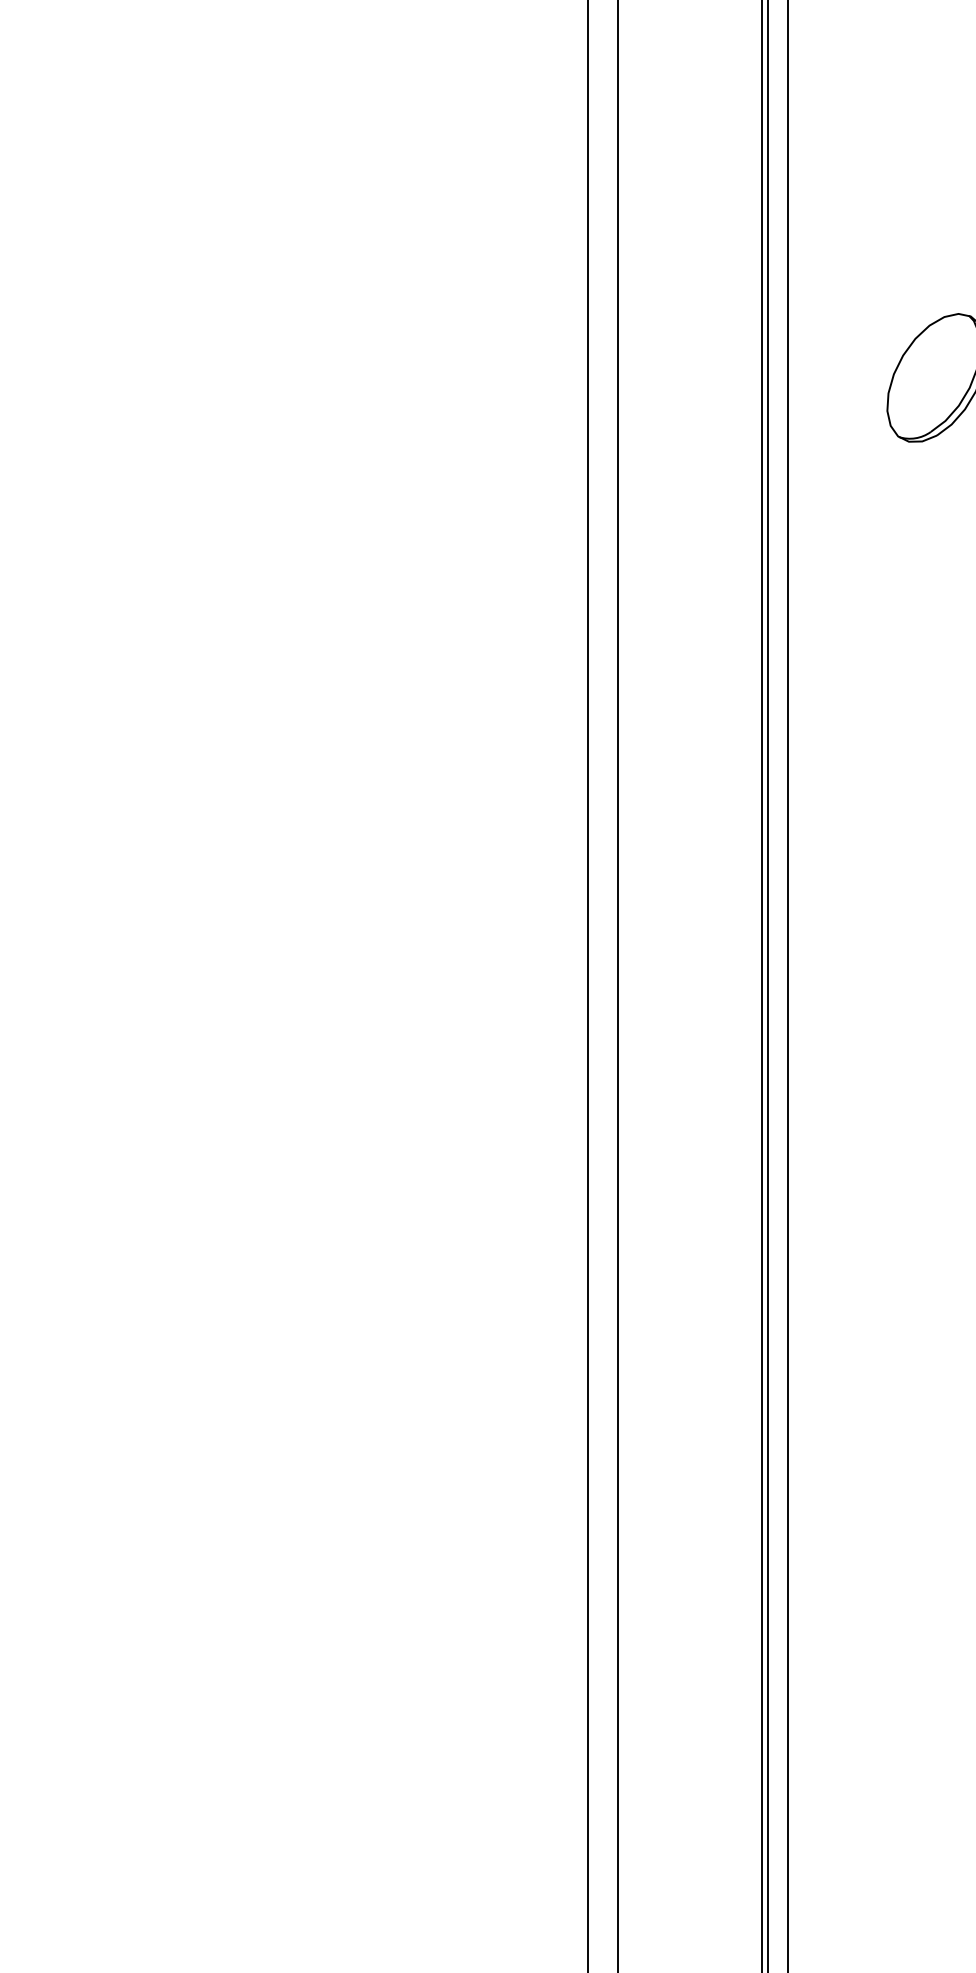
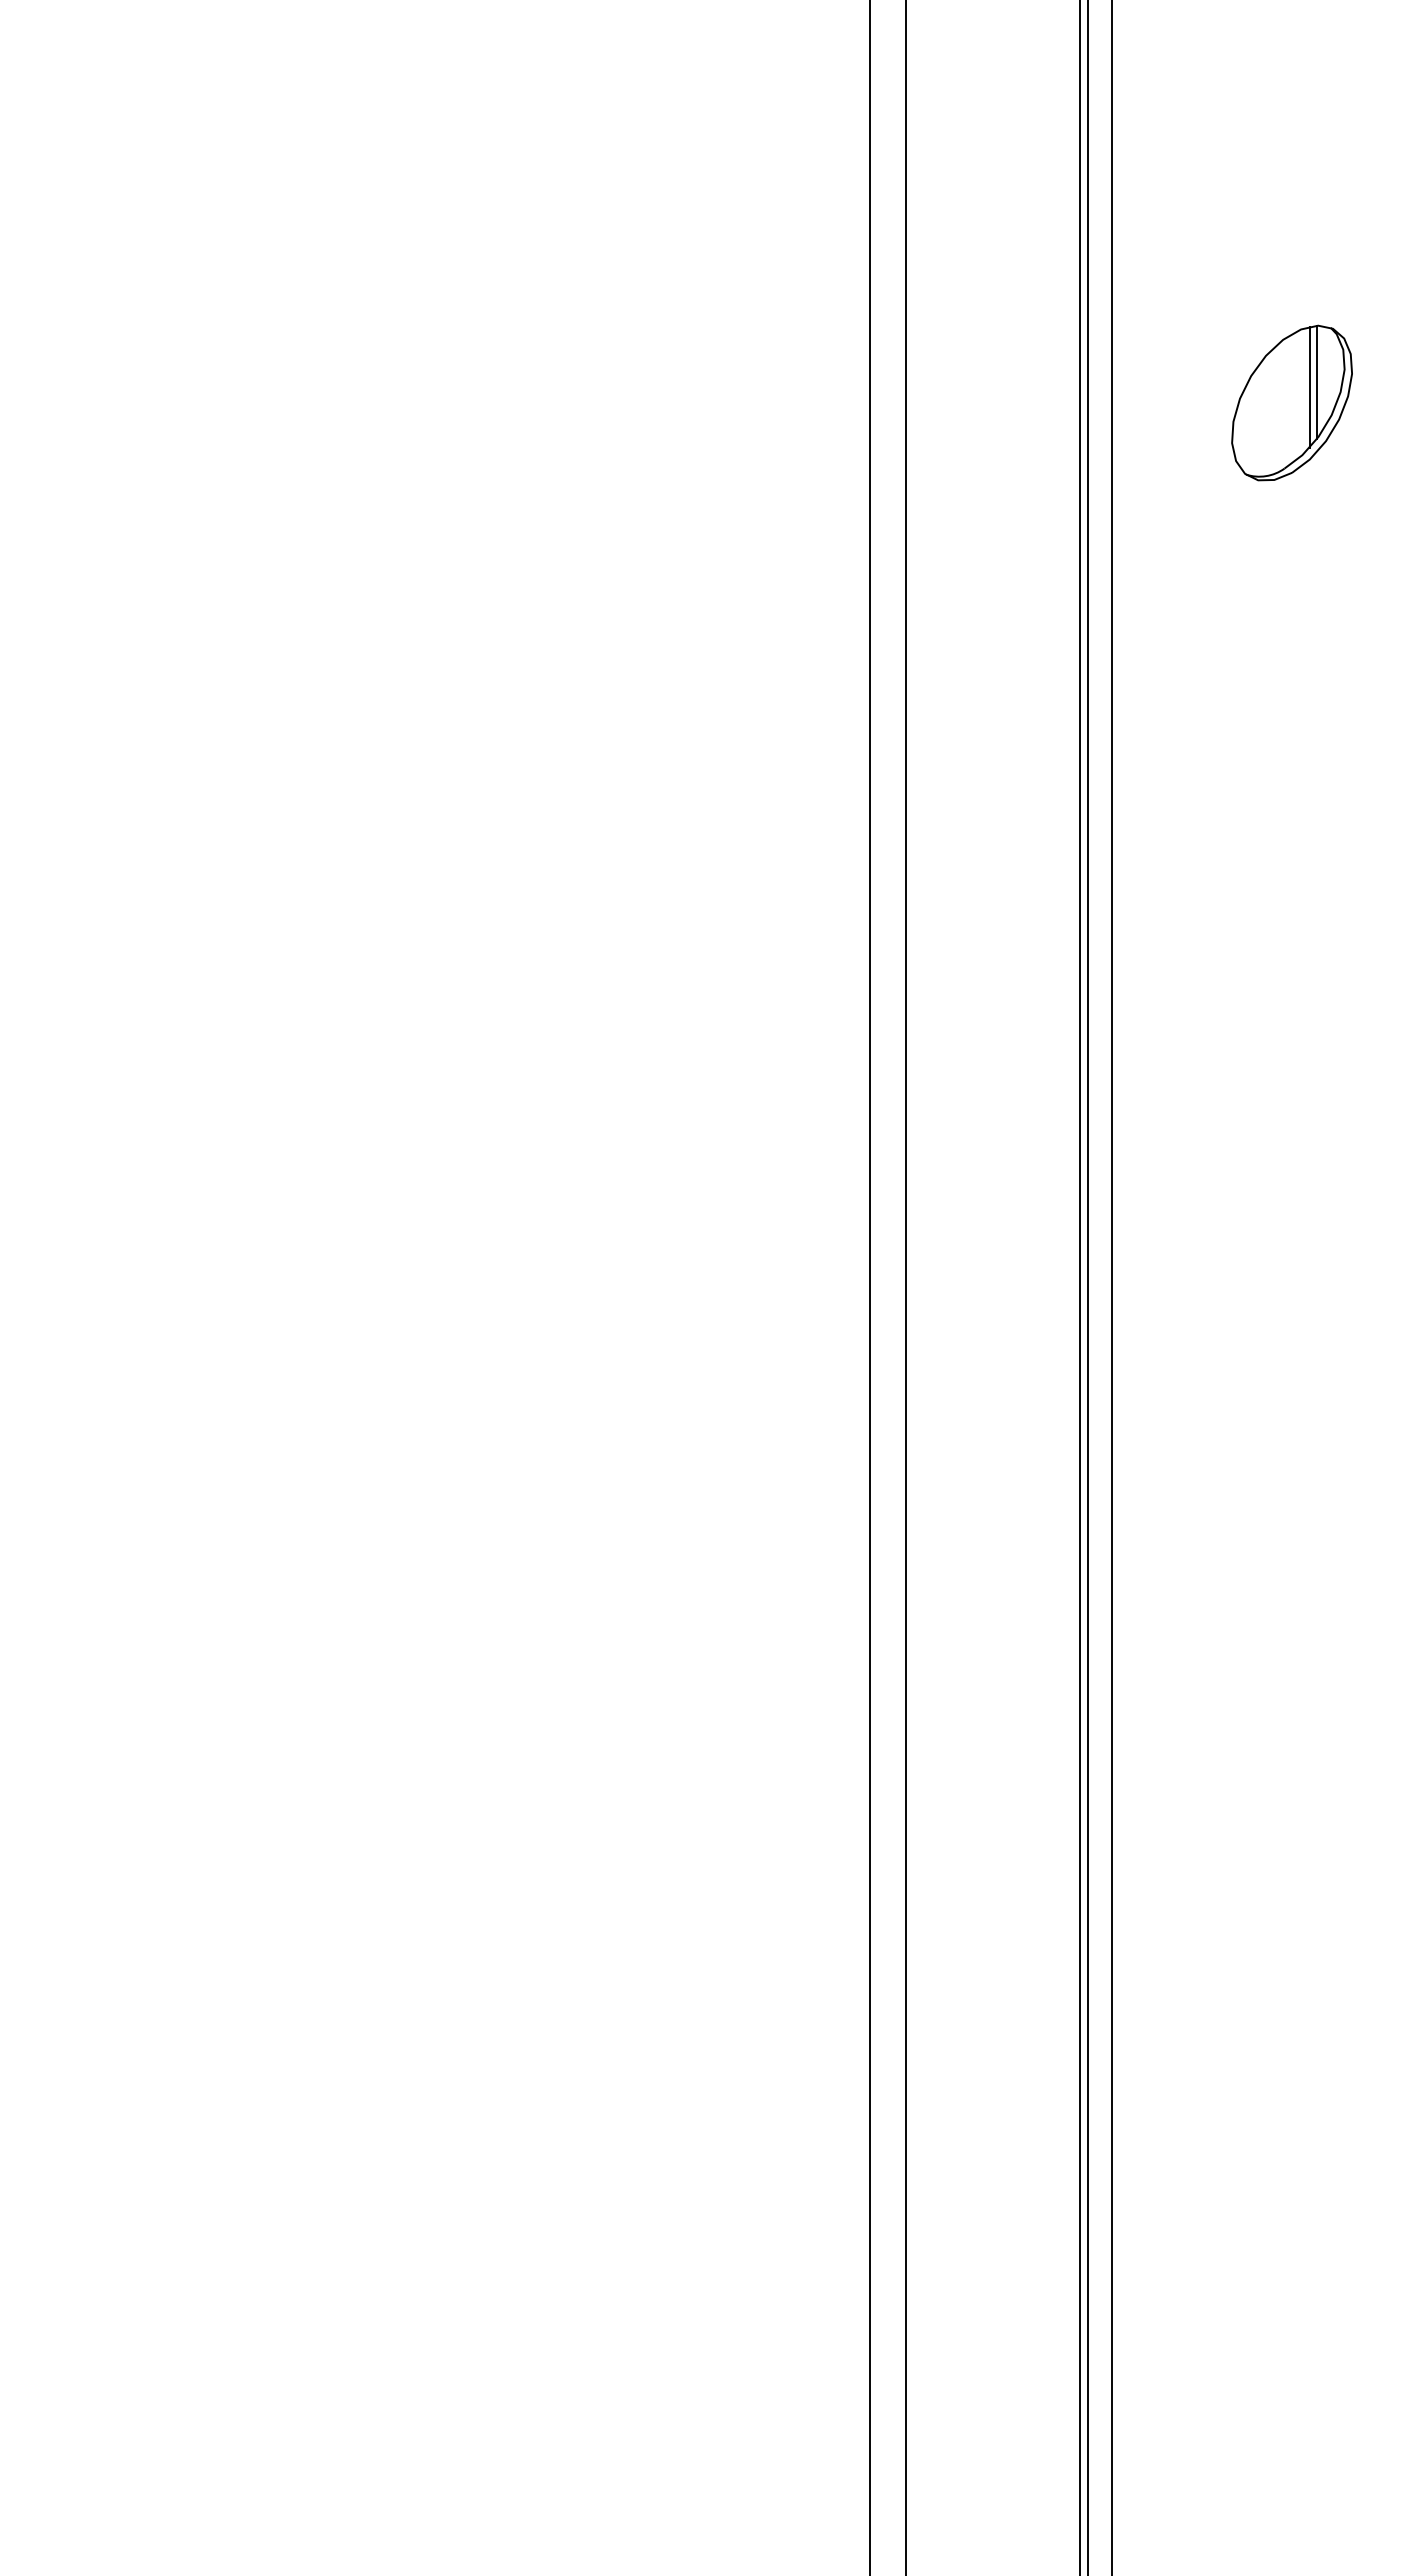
line: (957, 360) -> (1316, 381), added
line: (951, 364) -> (1309, 386), added

